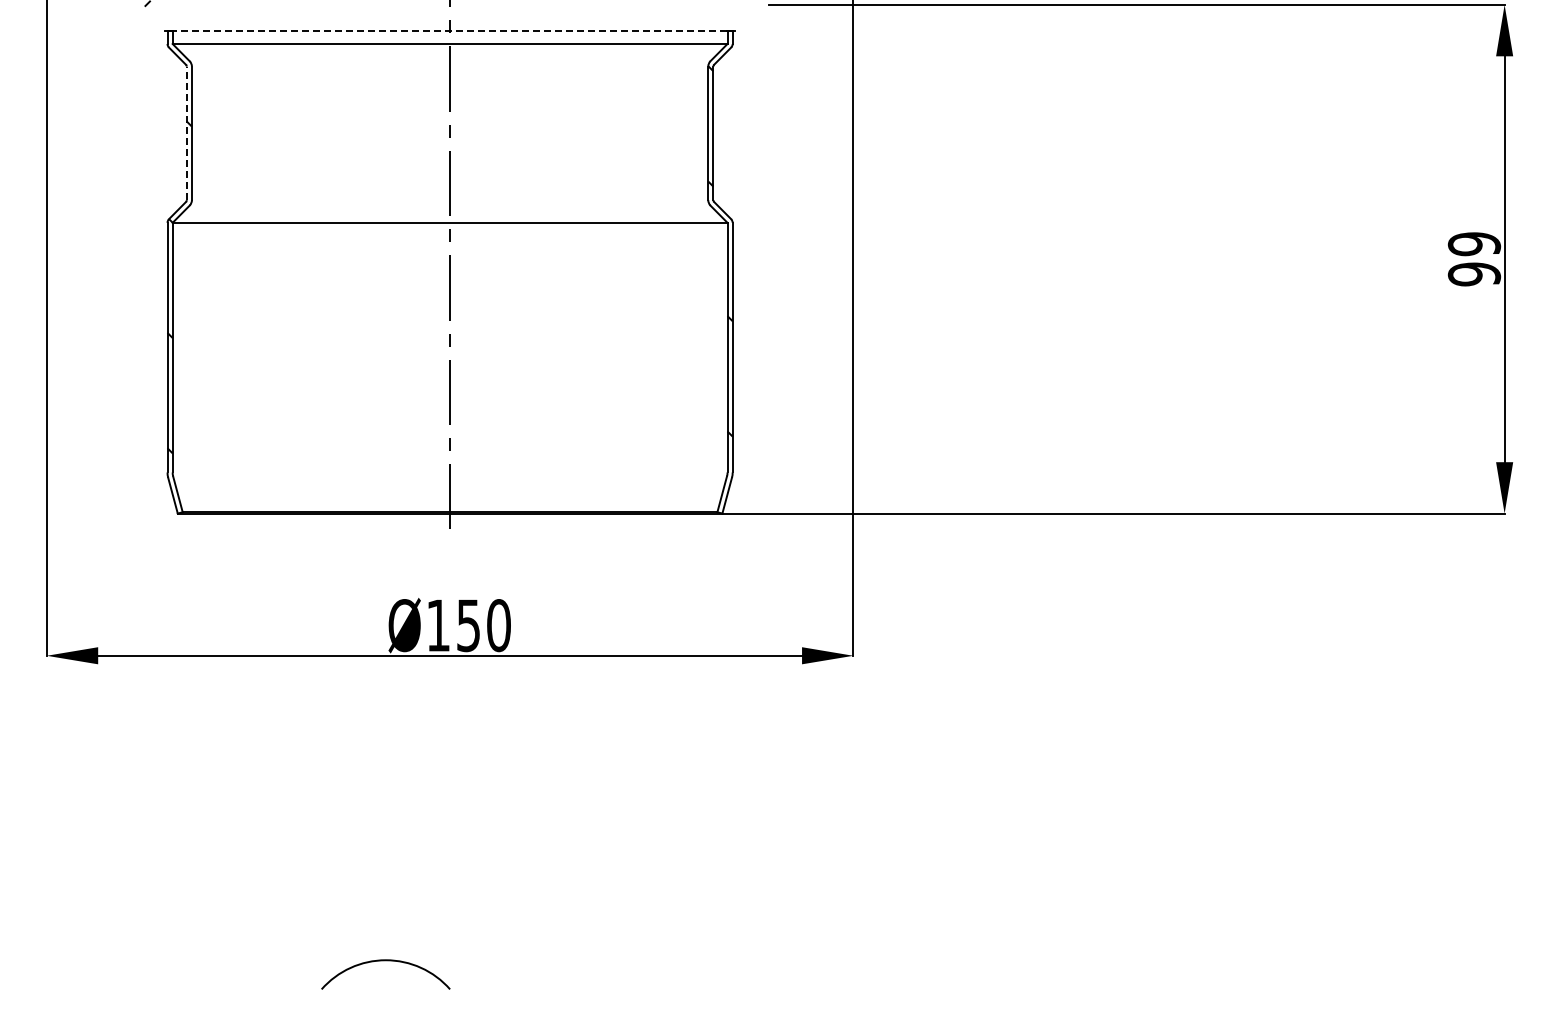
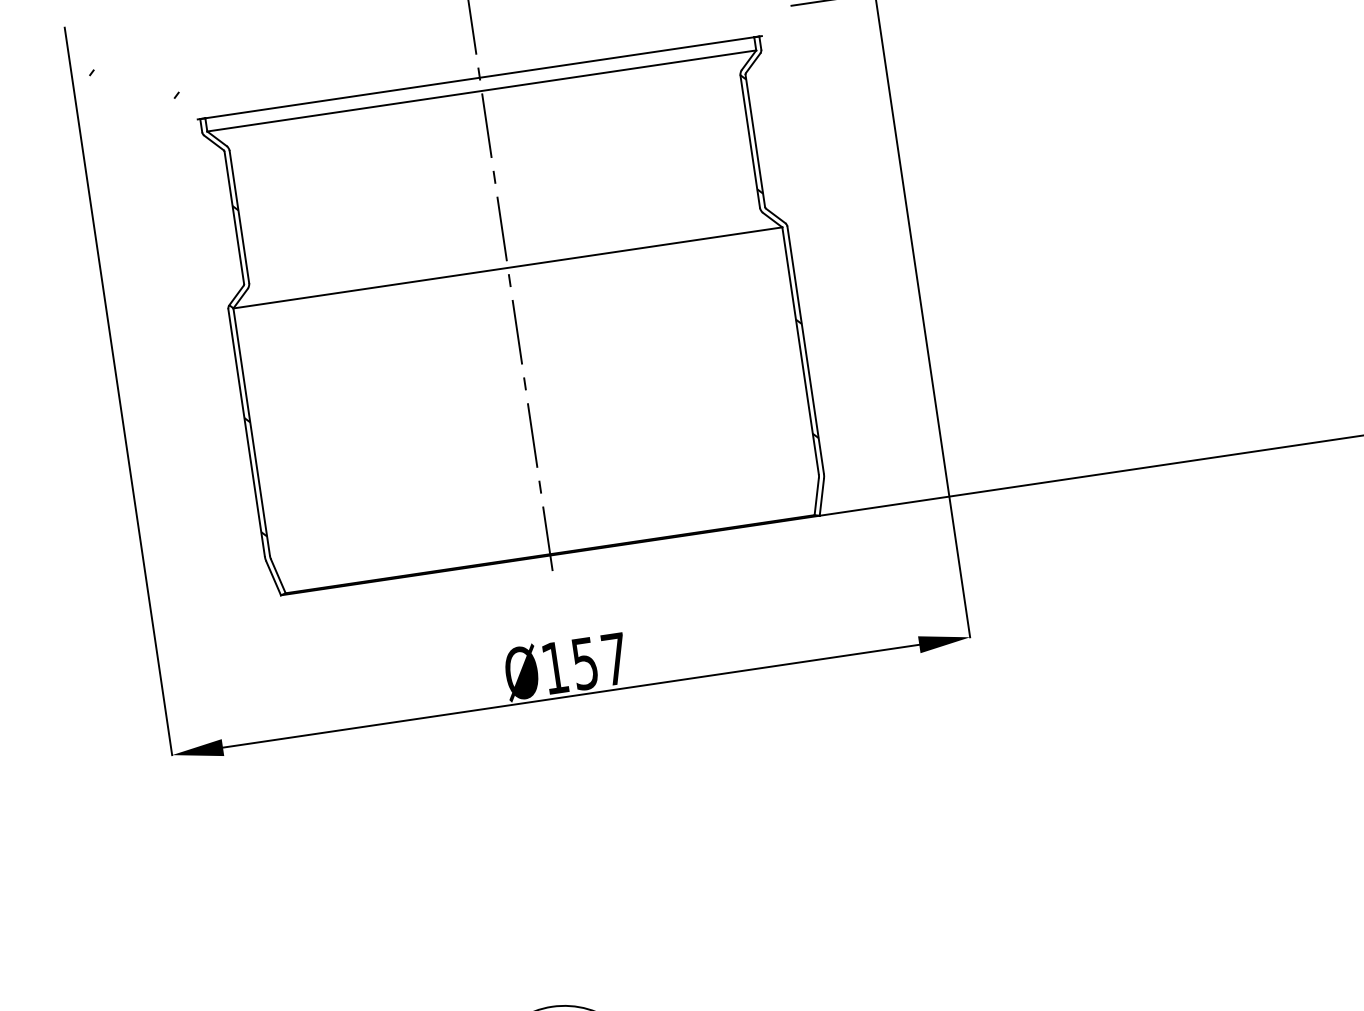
line: (449, 30) -> (479, 77), dashed -> solid
line: (186, 133) -> (234, 218), dashed -> solid
text: (498, 625) -> (614, 659), Ø150 -> Ø157

